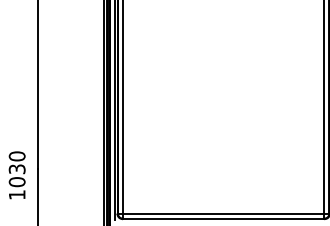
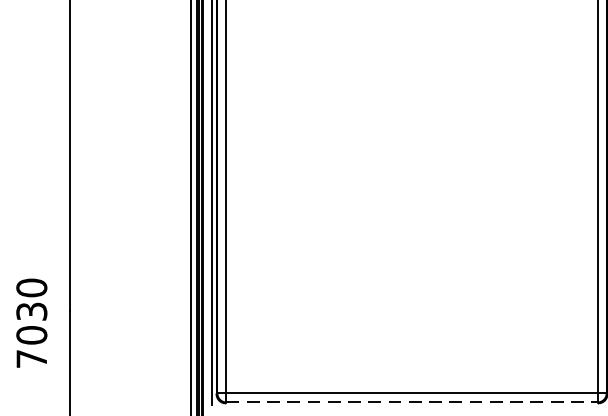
text: (17, 194) -> (32, 358), 1030 -> 7030
line: (223, 218) -> (411, 402), solid -> dashed

